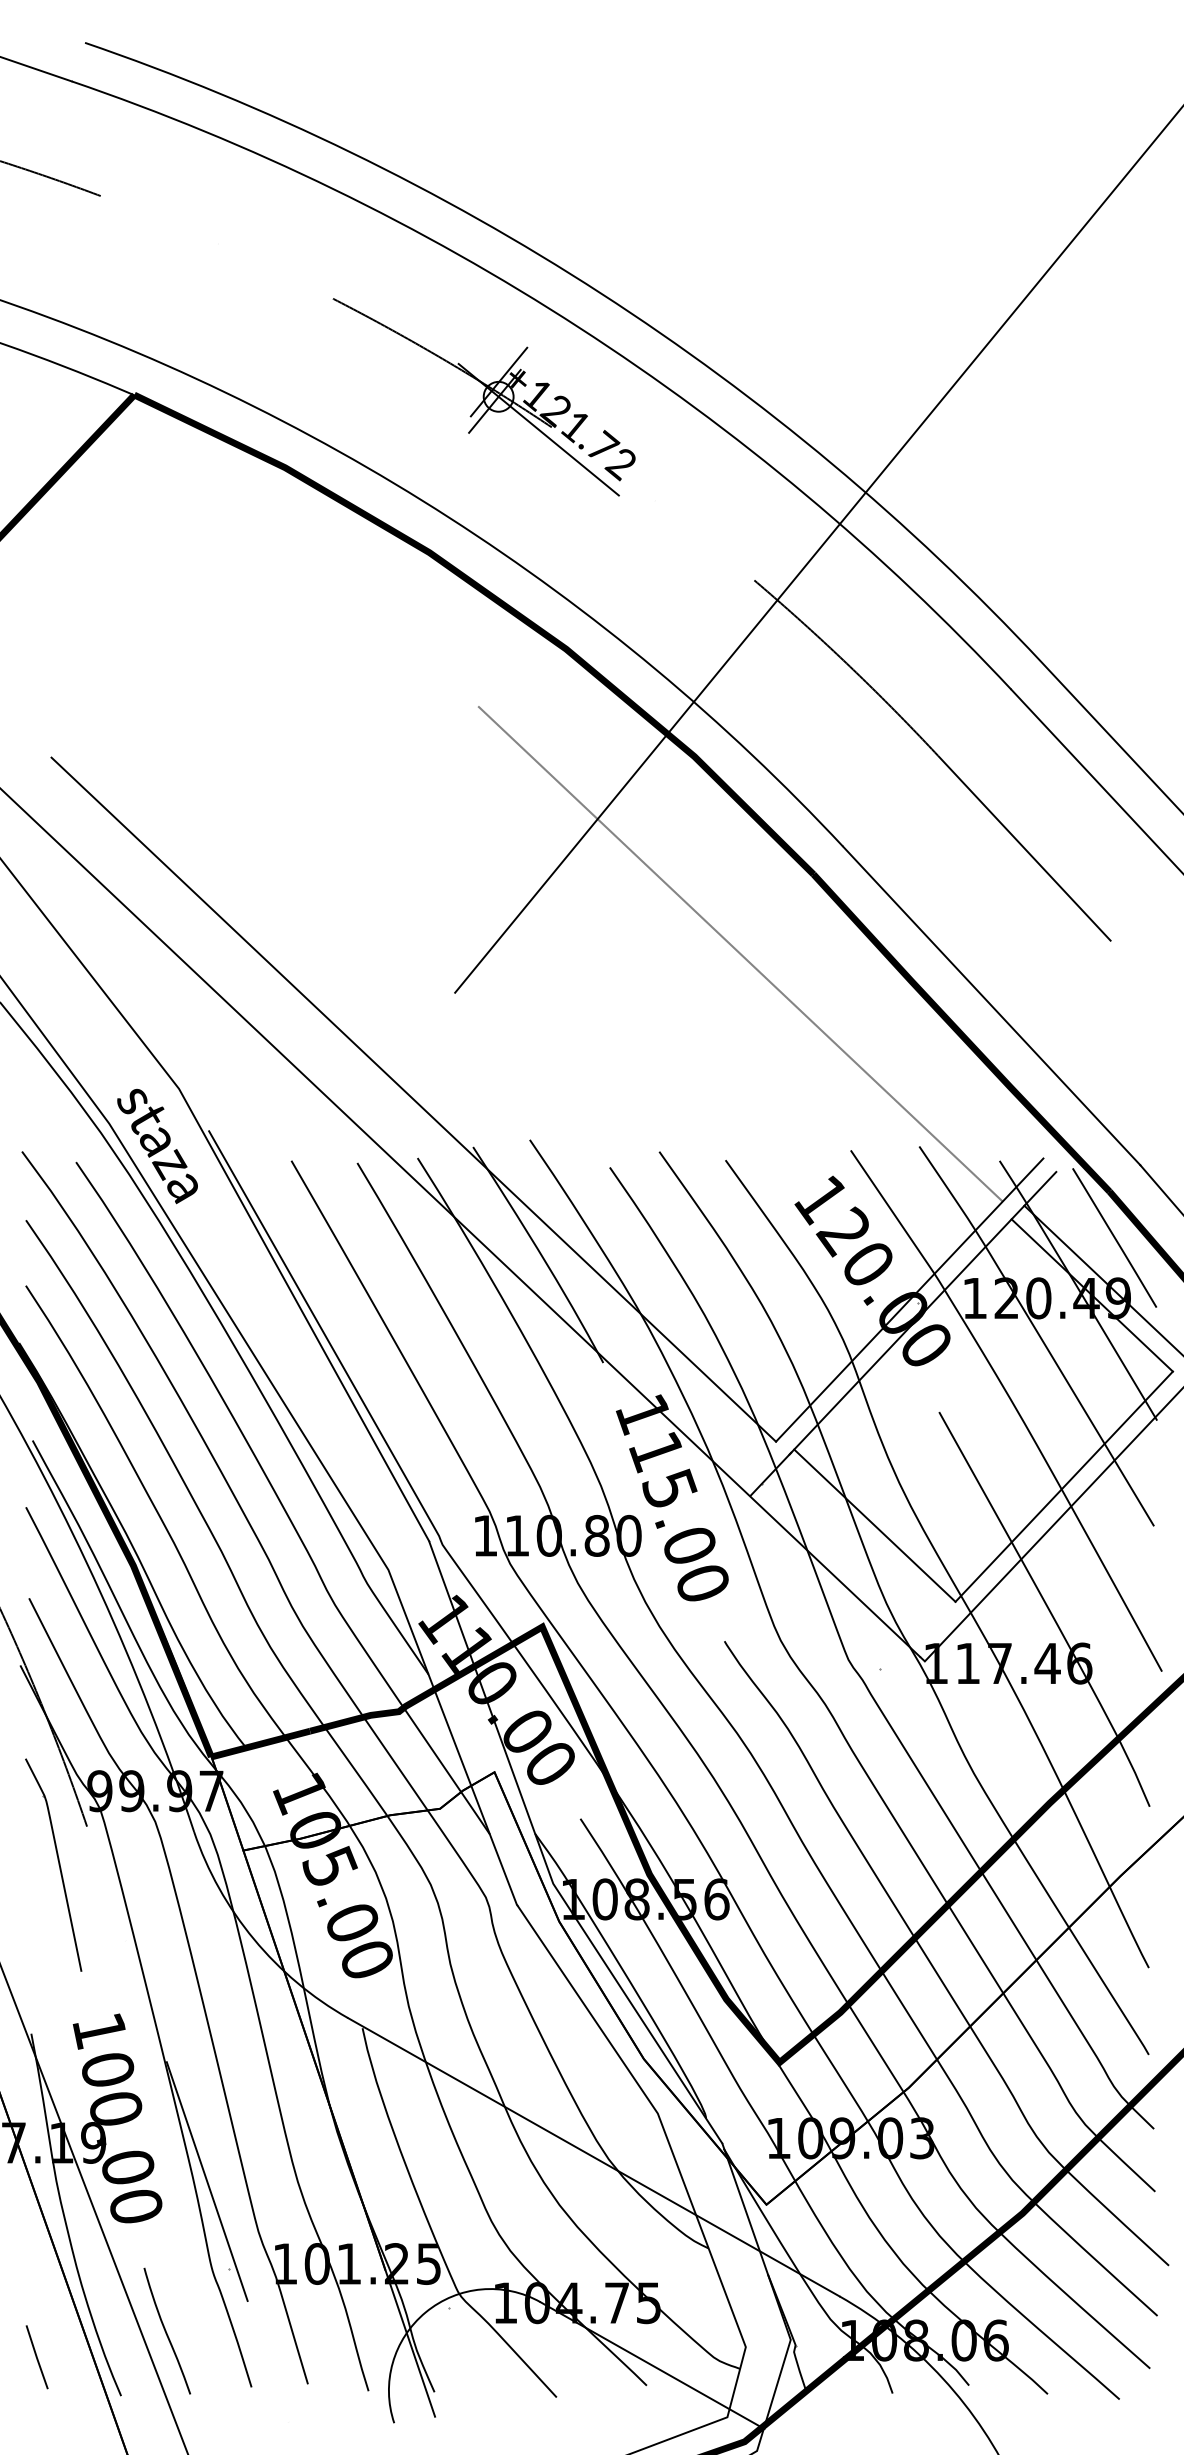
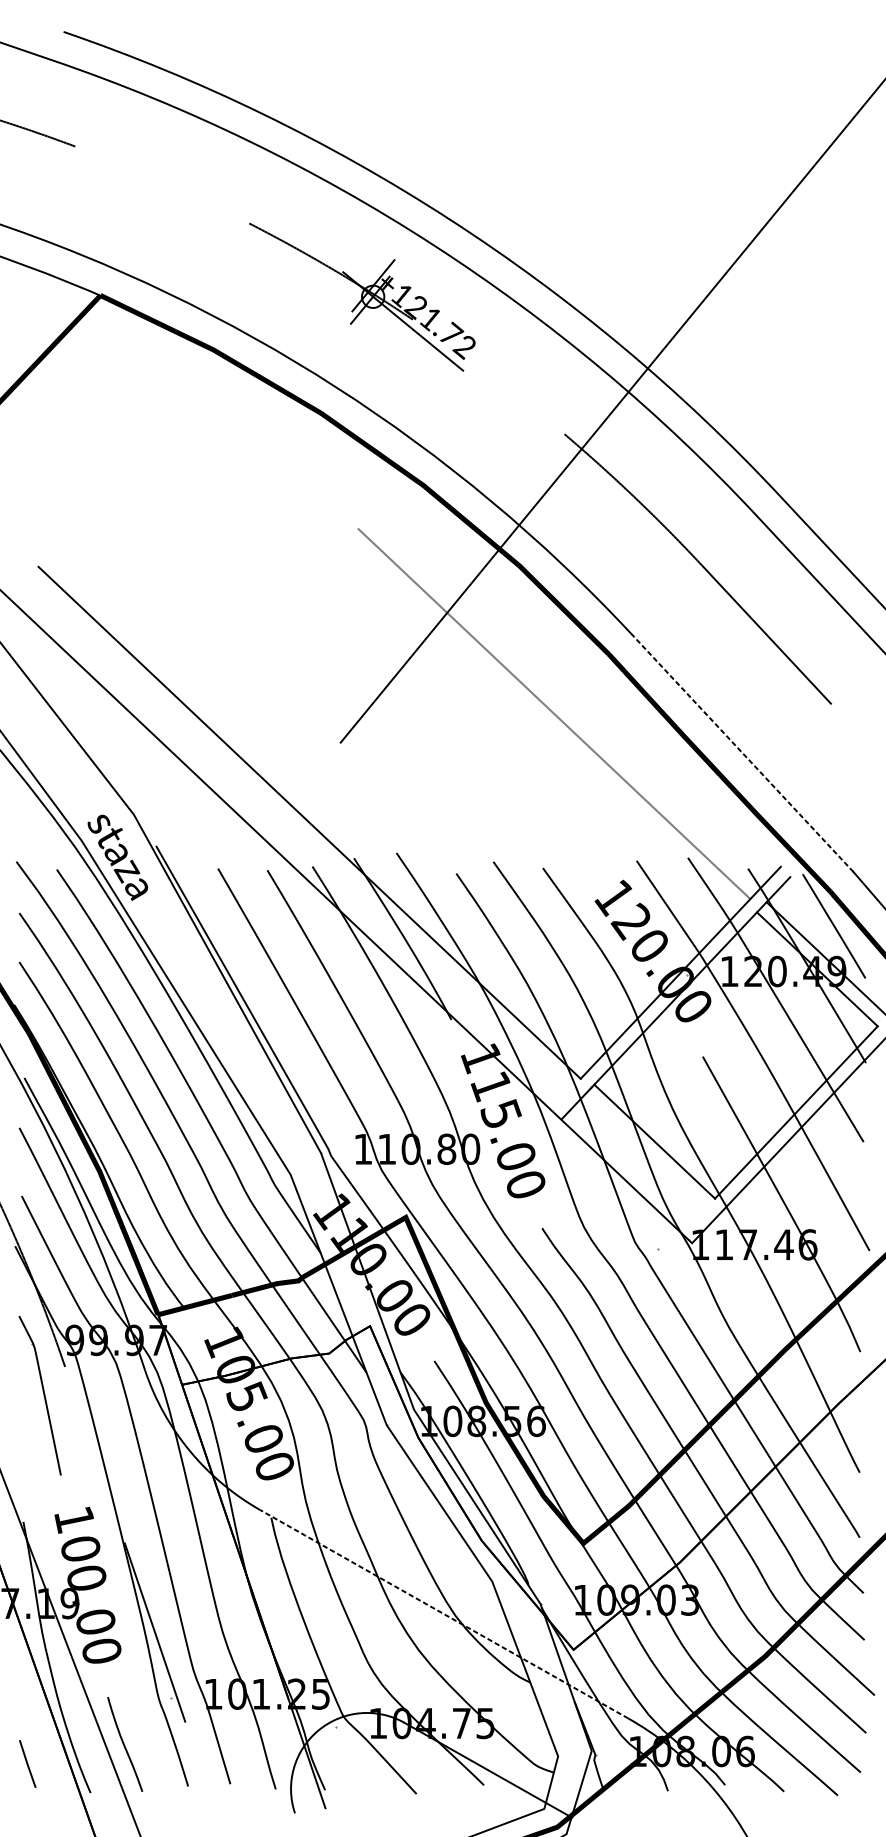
line: (991, 1005) -> (741, 752), solid -> dashed
line: (593, 2157) -> (444, 1614), solid -> dashed

